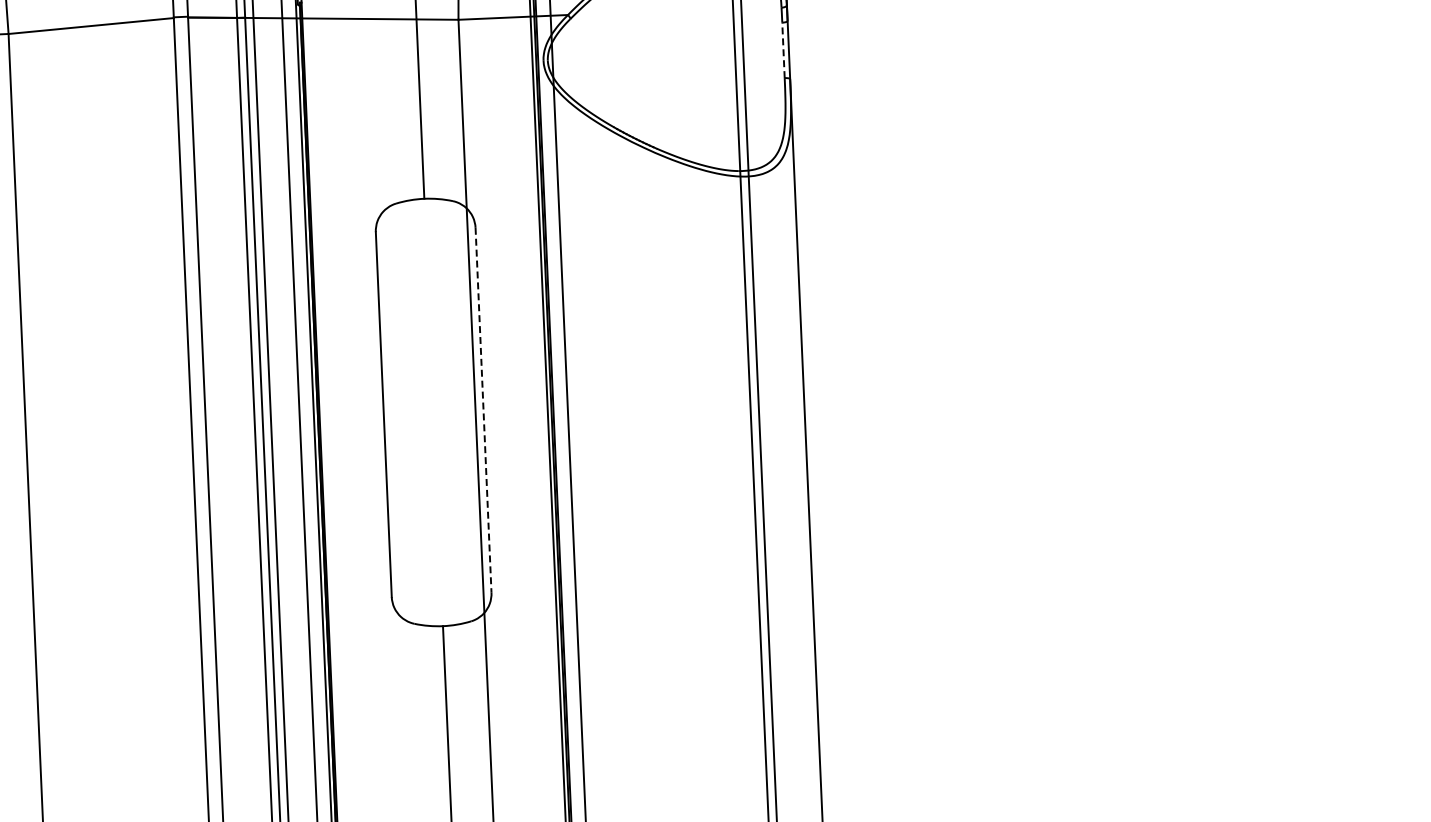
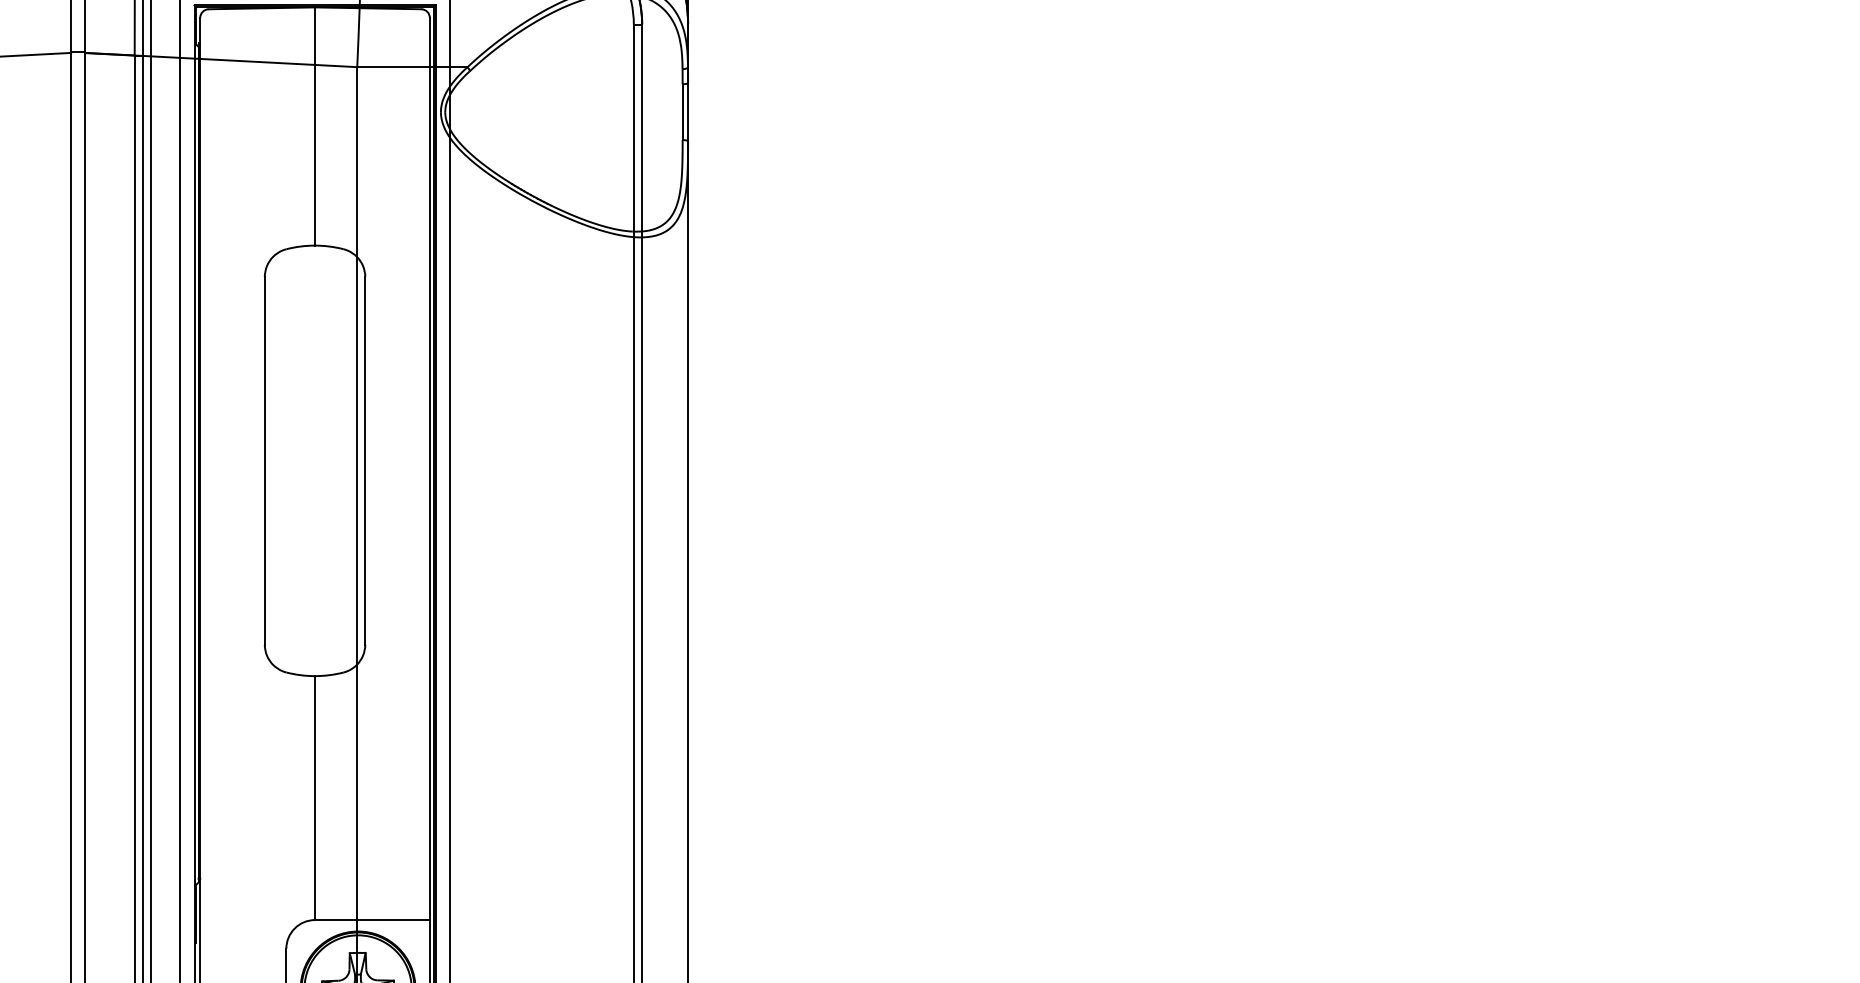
line: (783, 50) -> (682, 112), dashed -> solid
line: (483, 409) -> (365, 460), dashed -> solid

